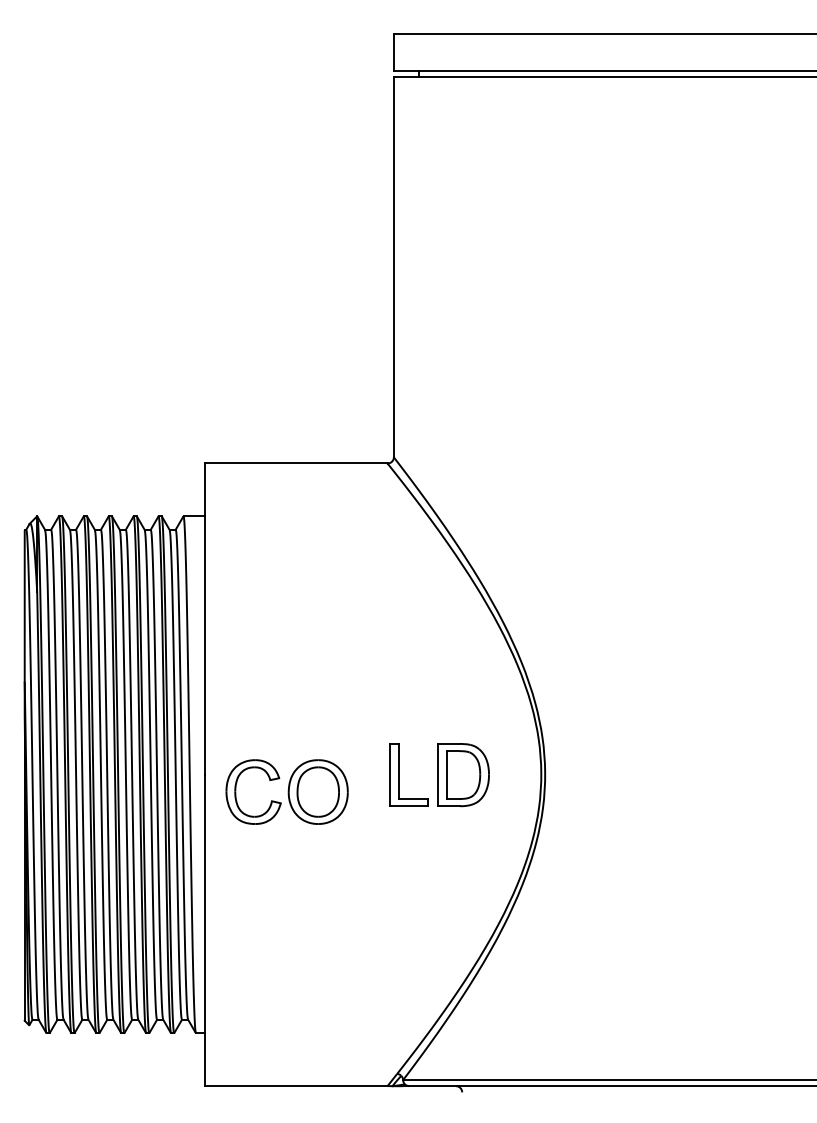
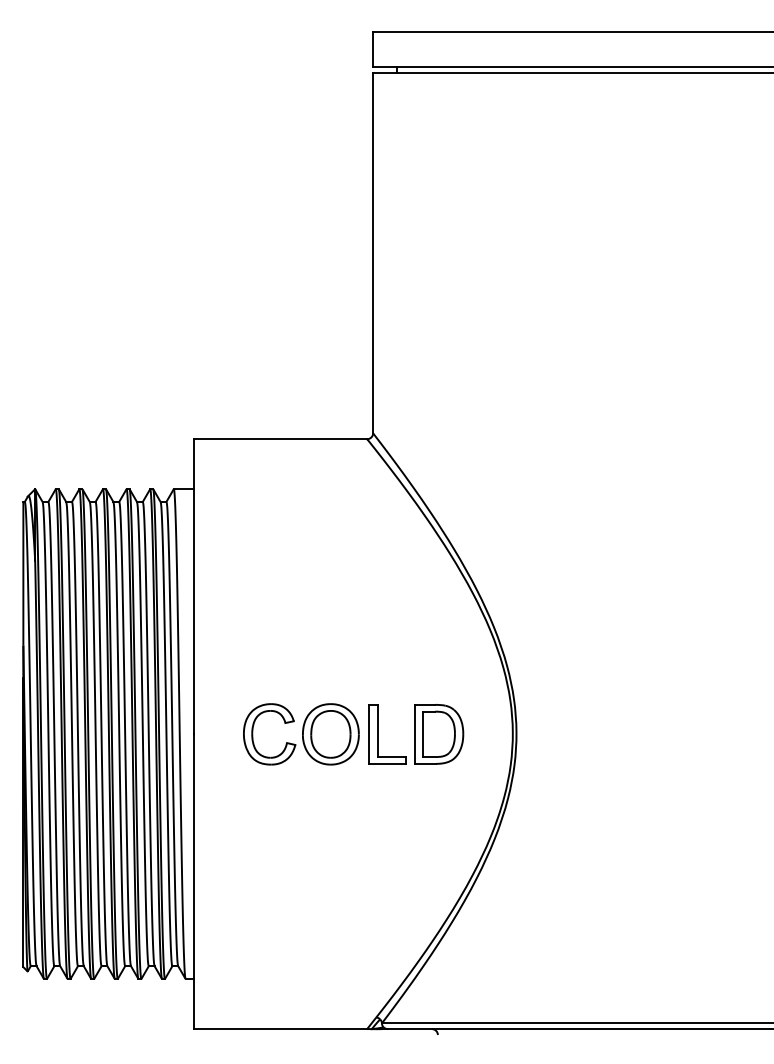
part: (286, 791) -> (300, 733), moved

